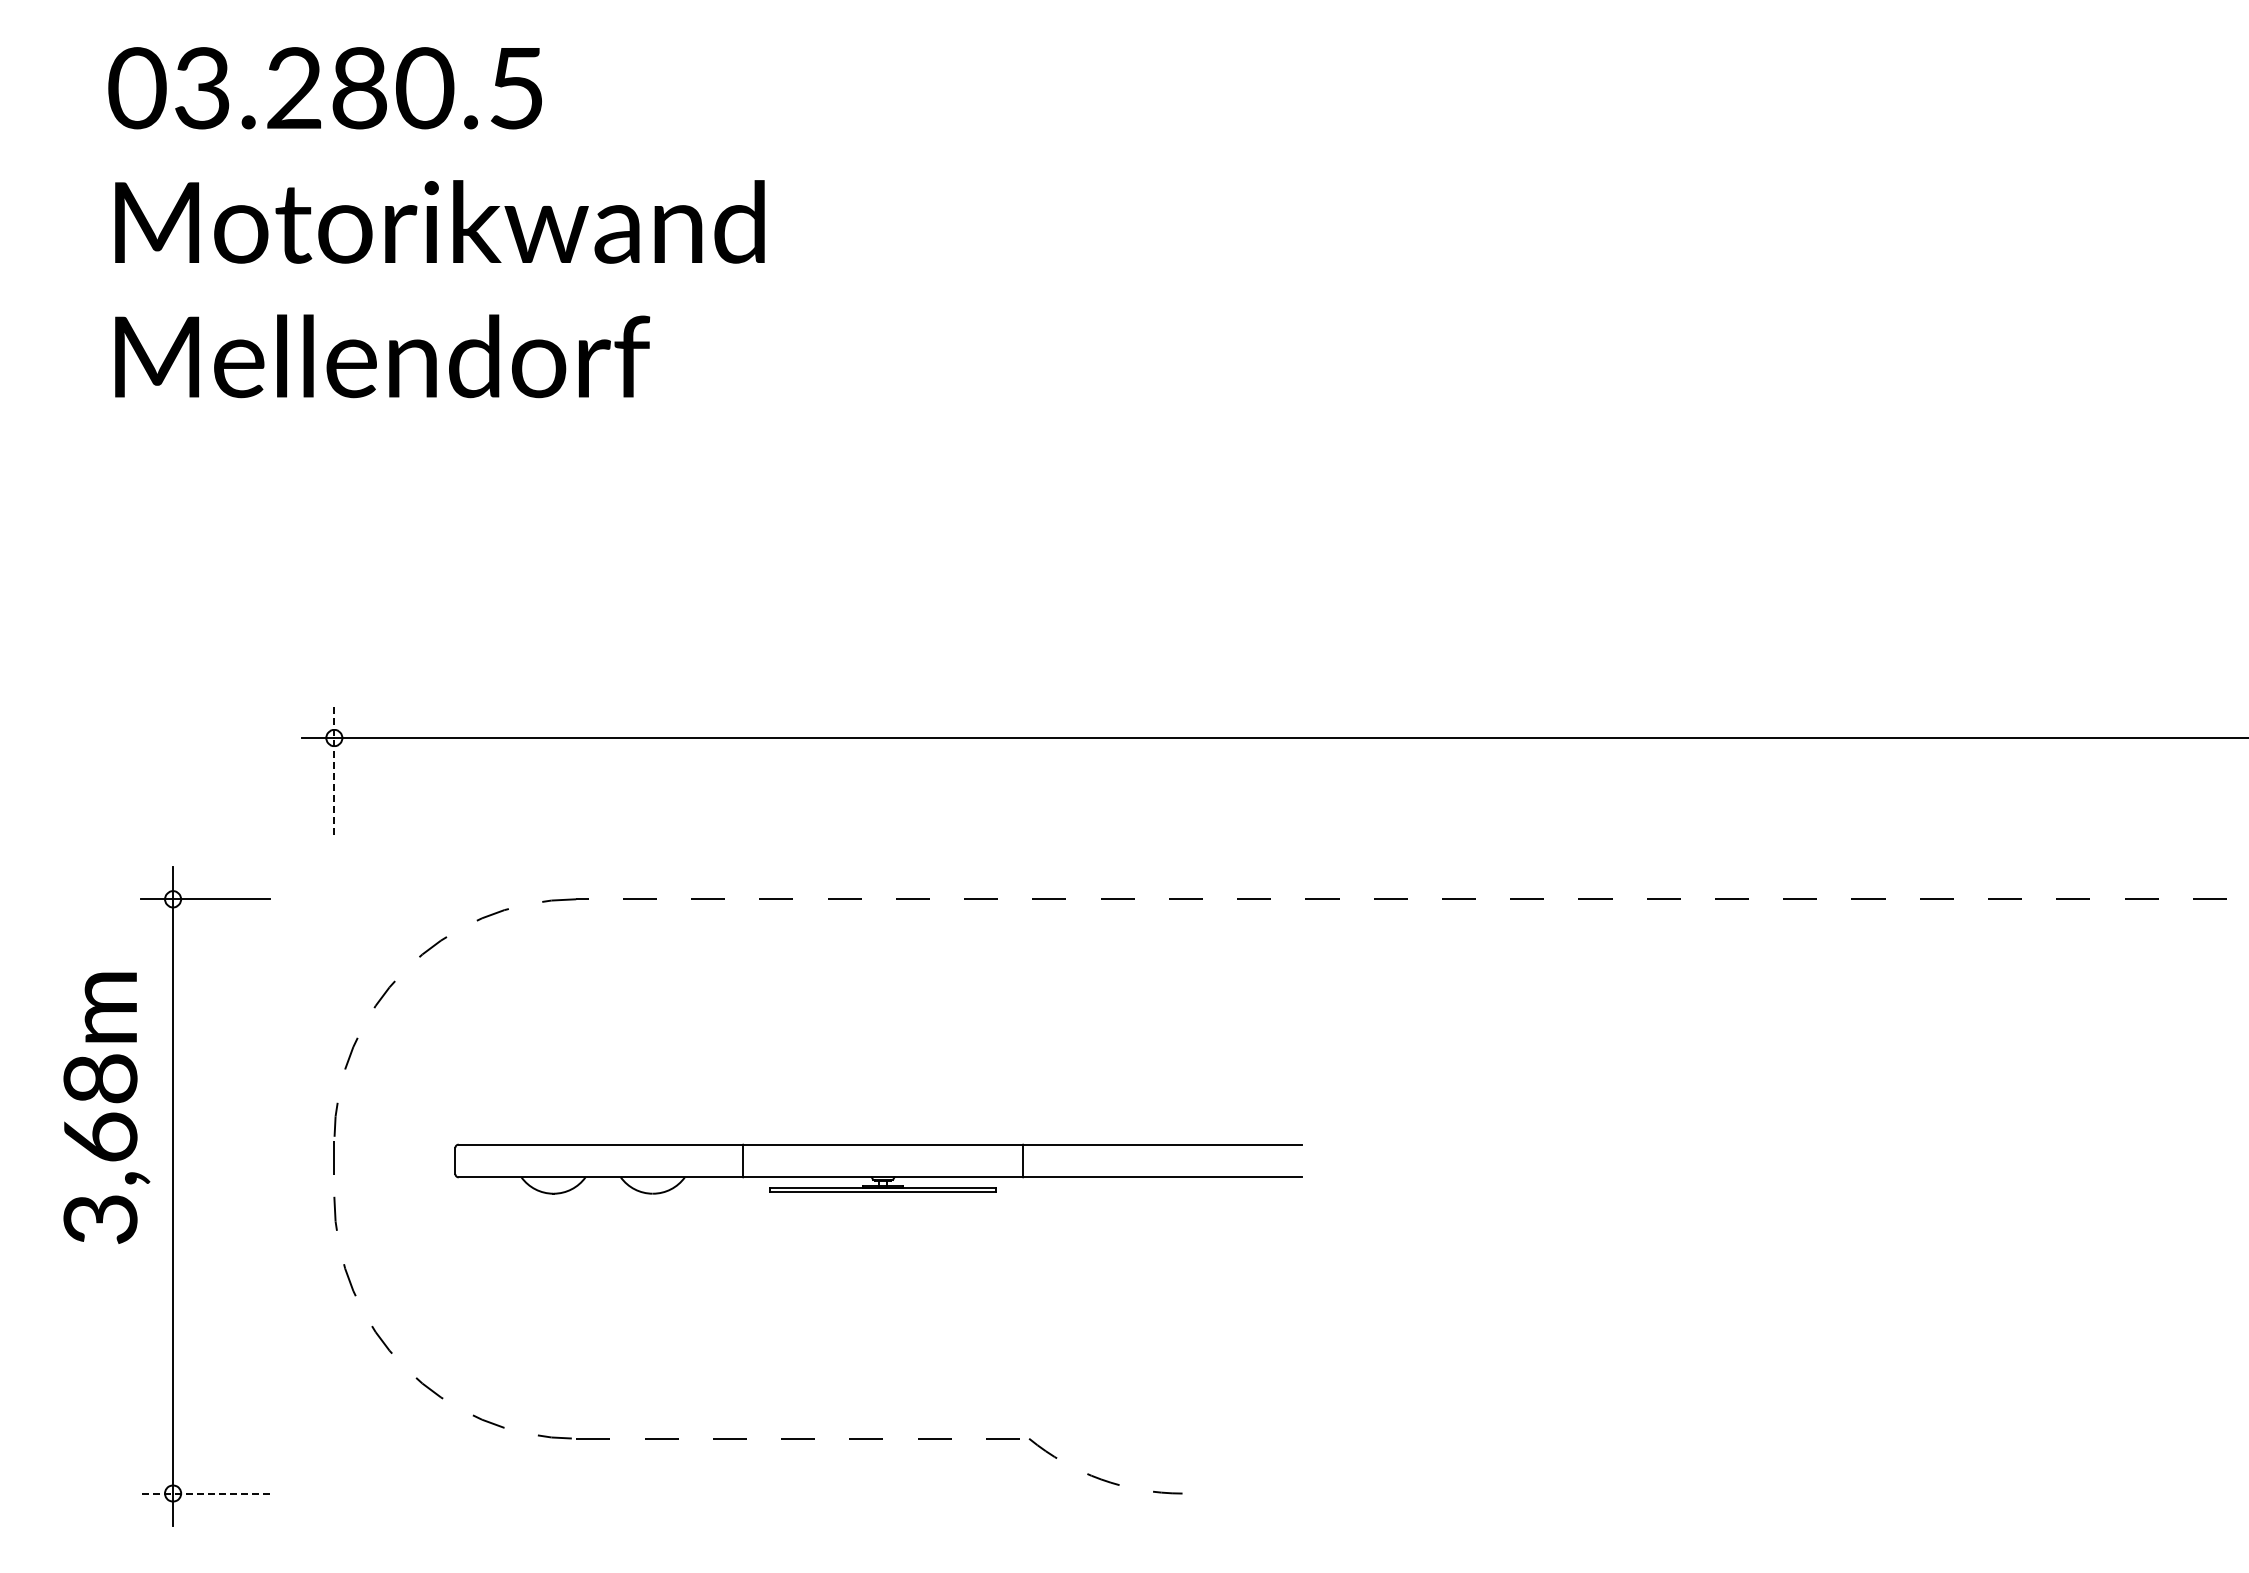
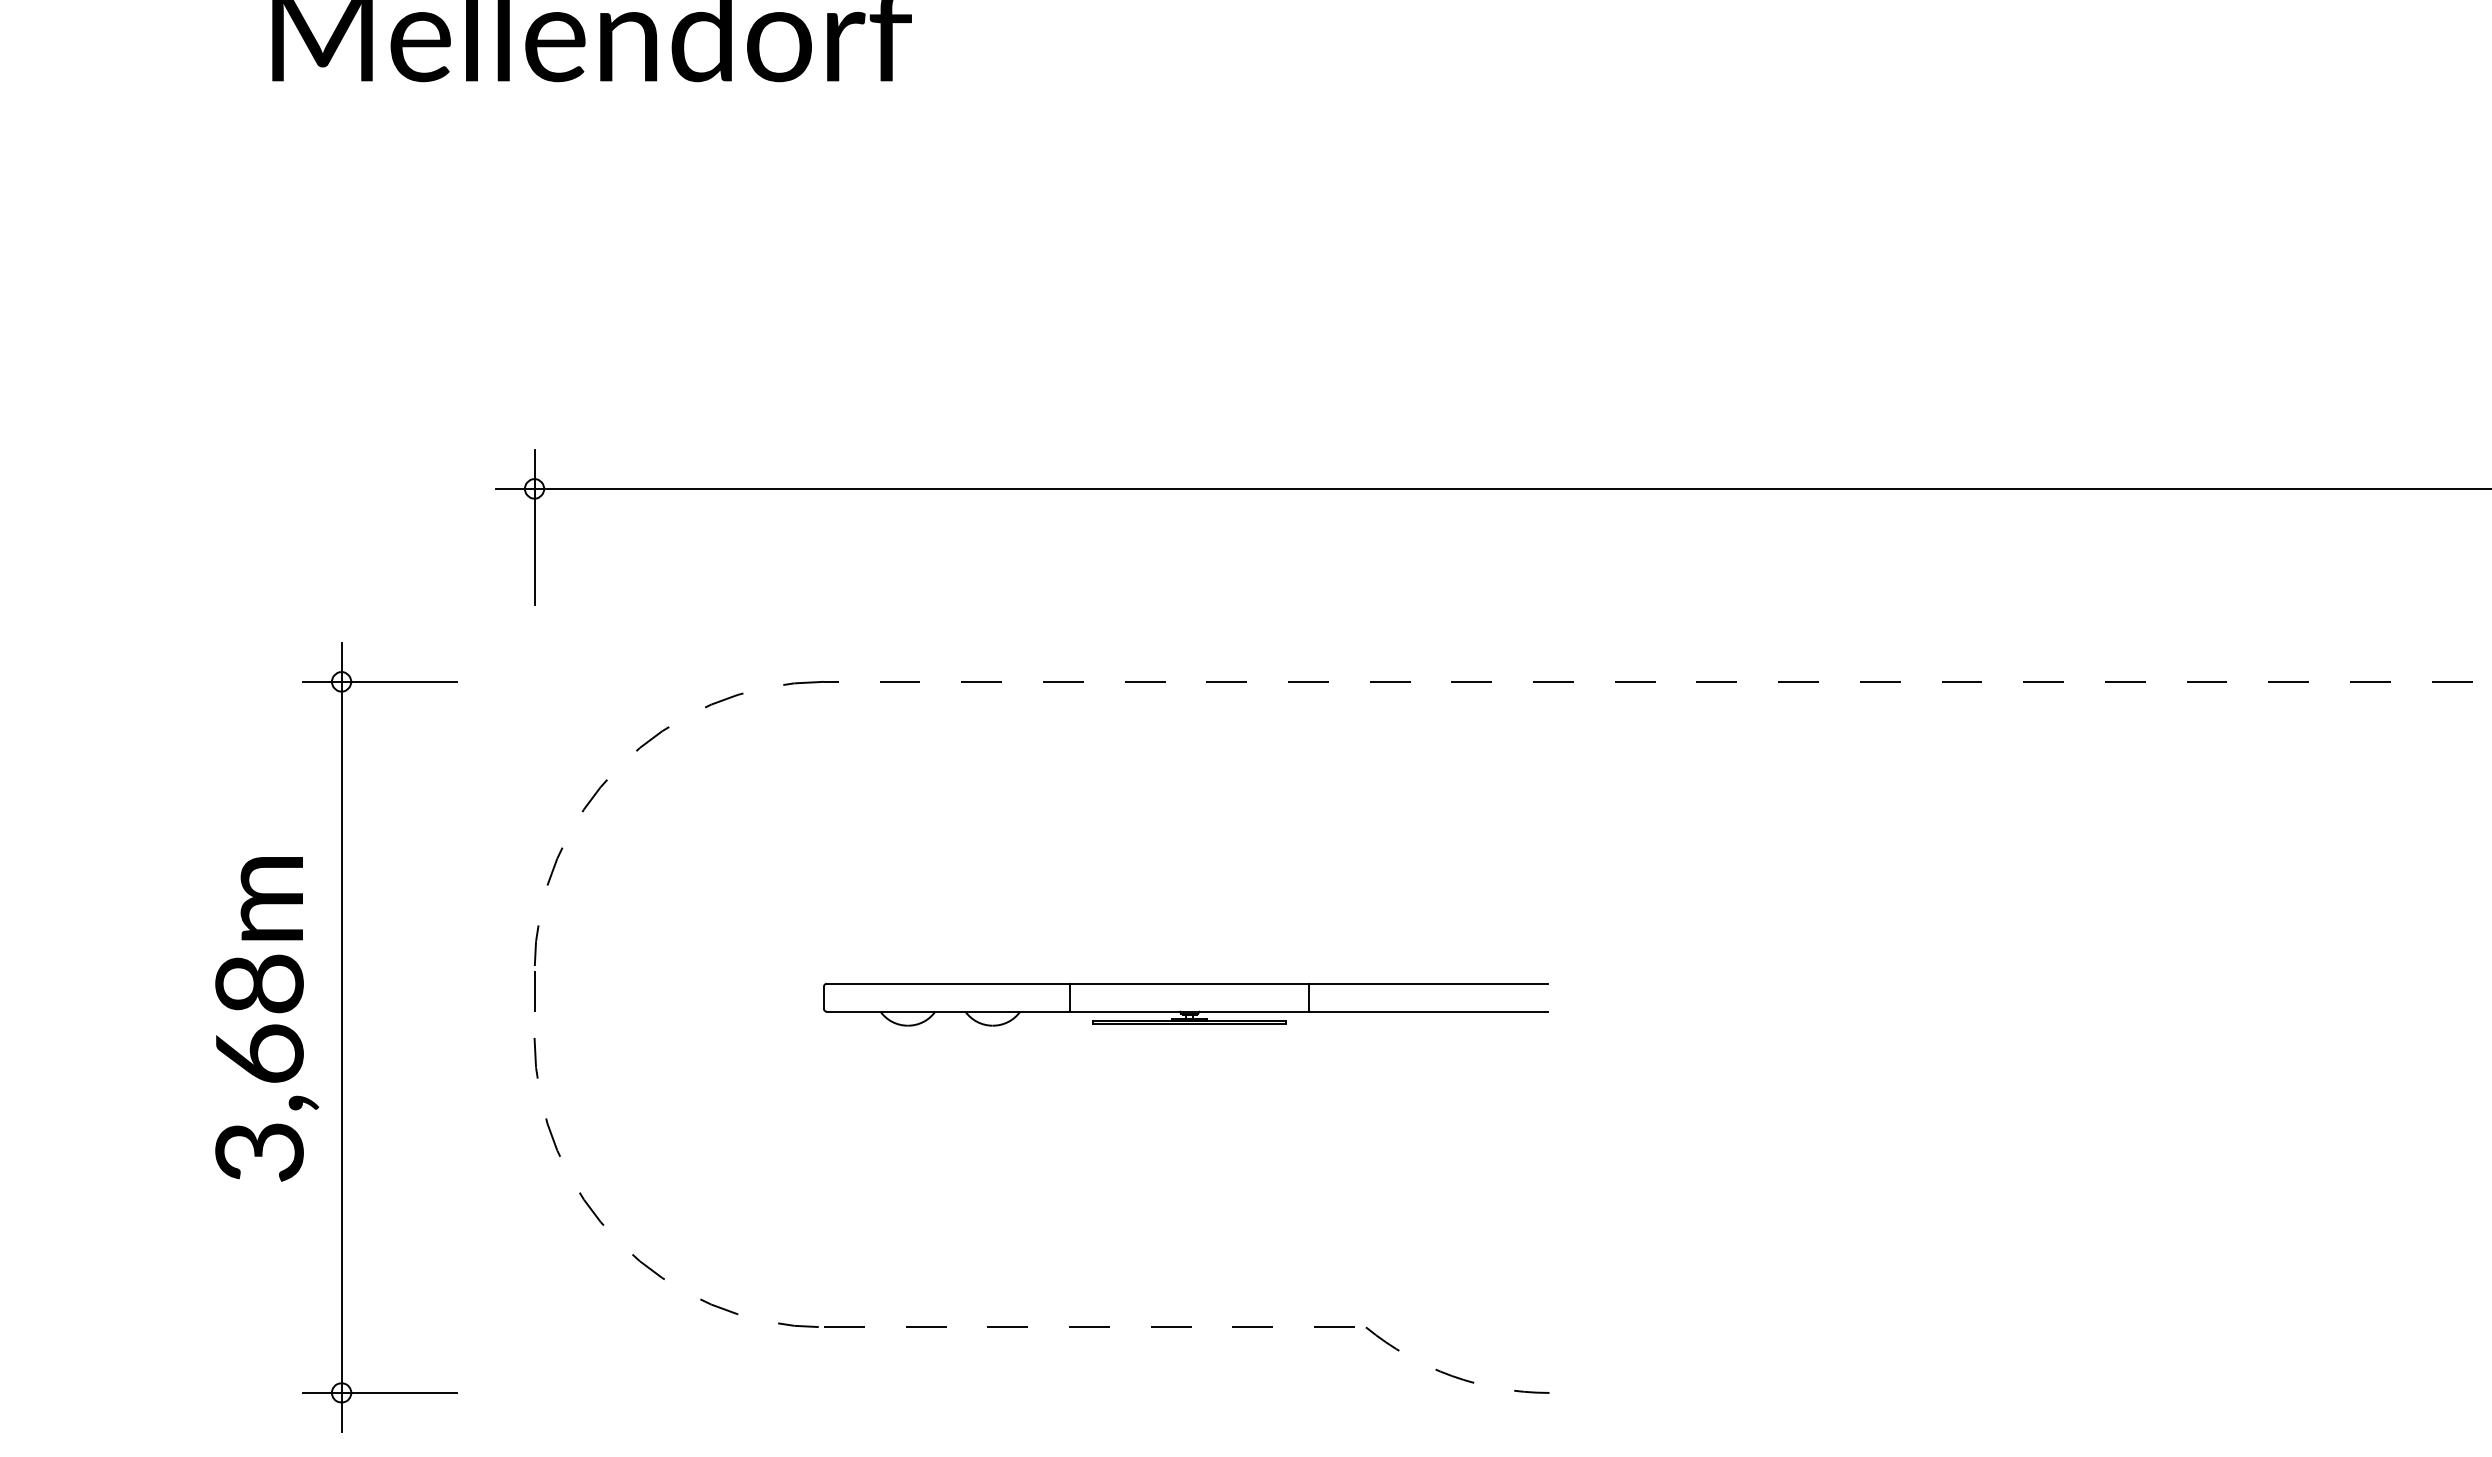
line: (334, 770) -> (534, 527), dashed -> solid
text: (106, 1107) -> (266, 1018), moved
part: (878, 1168) -> (1185, 1003), size x0.71
line: (205, 1493) -> (380, 1392), dashed -> solid

